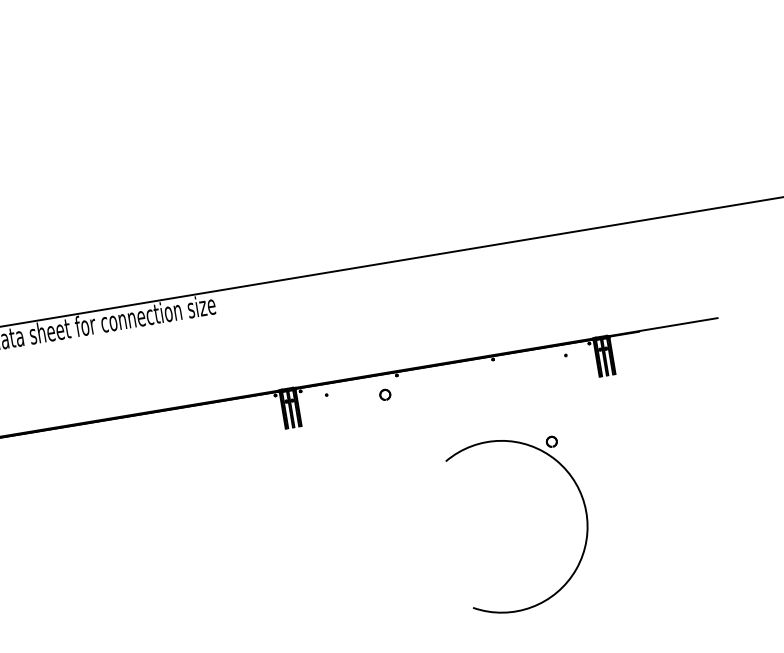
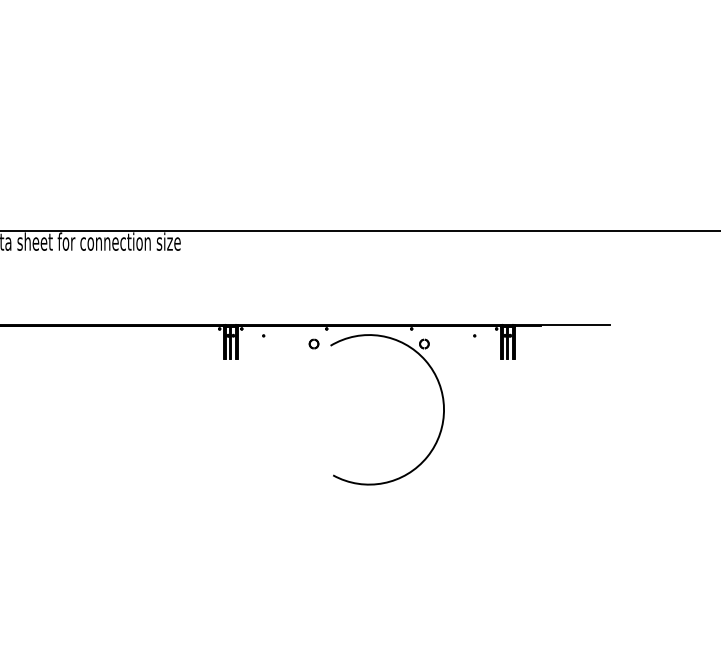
part: (583, 506) -> (442, 404), moved

